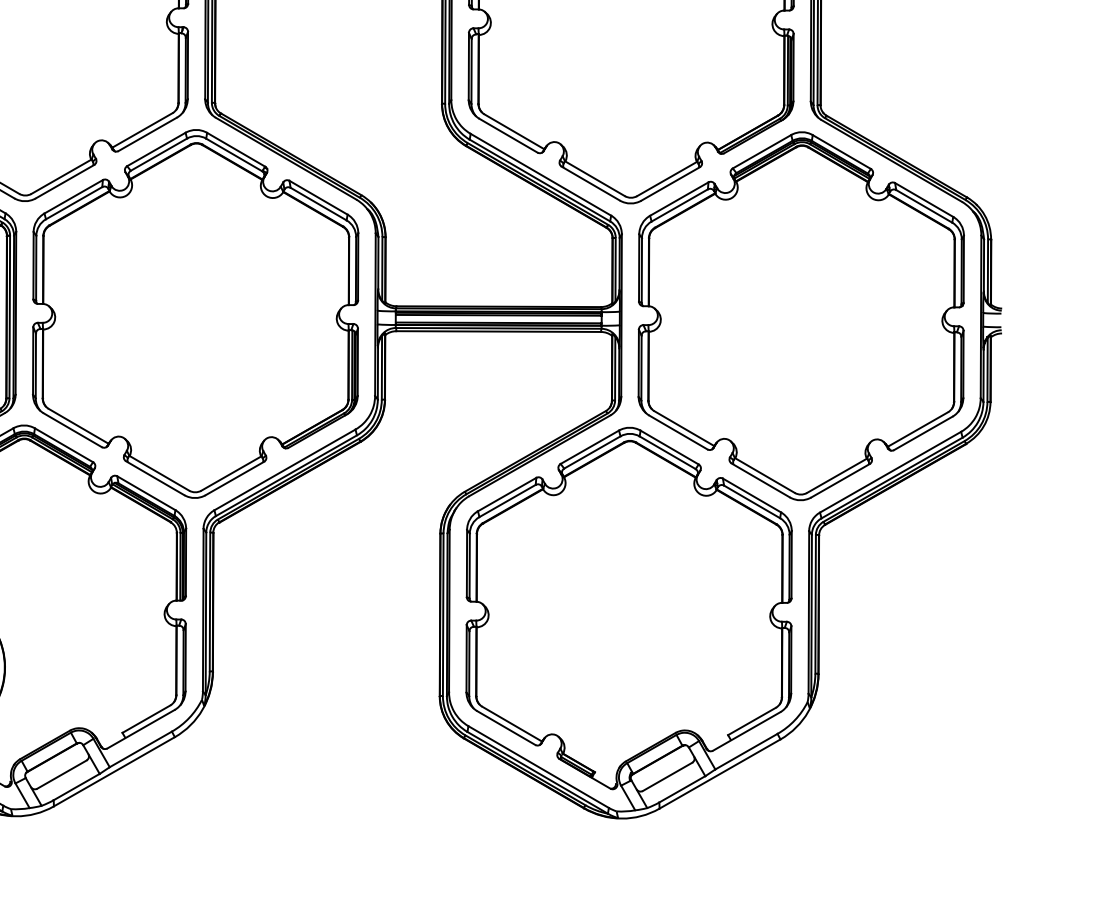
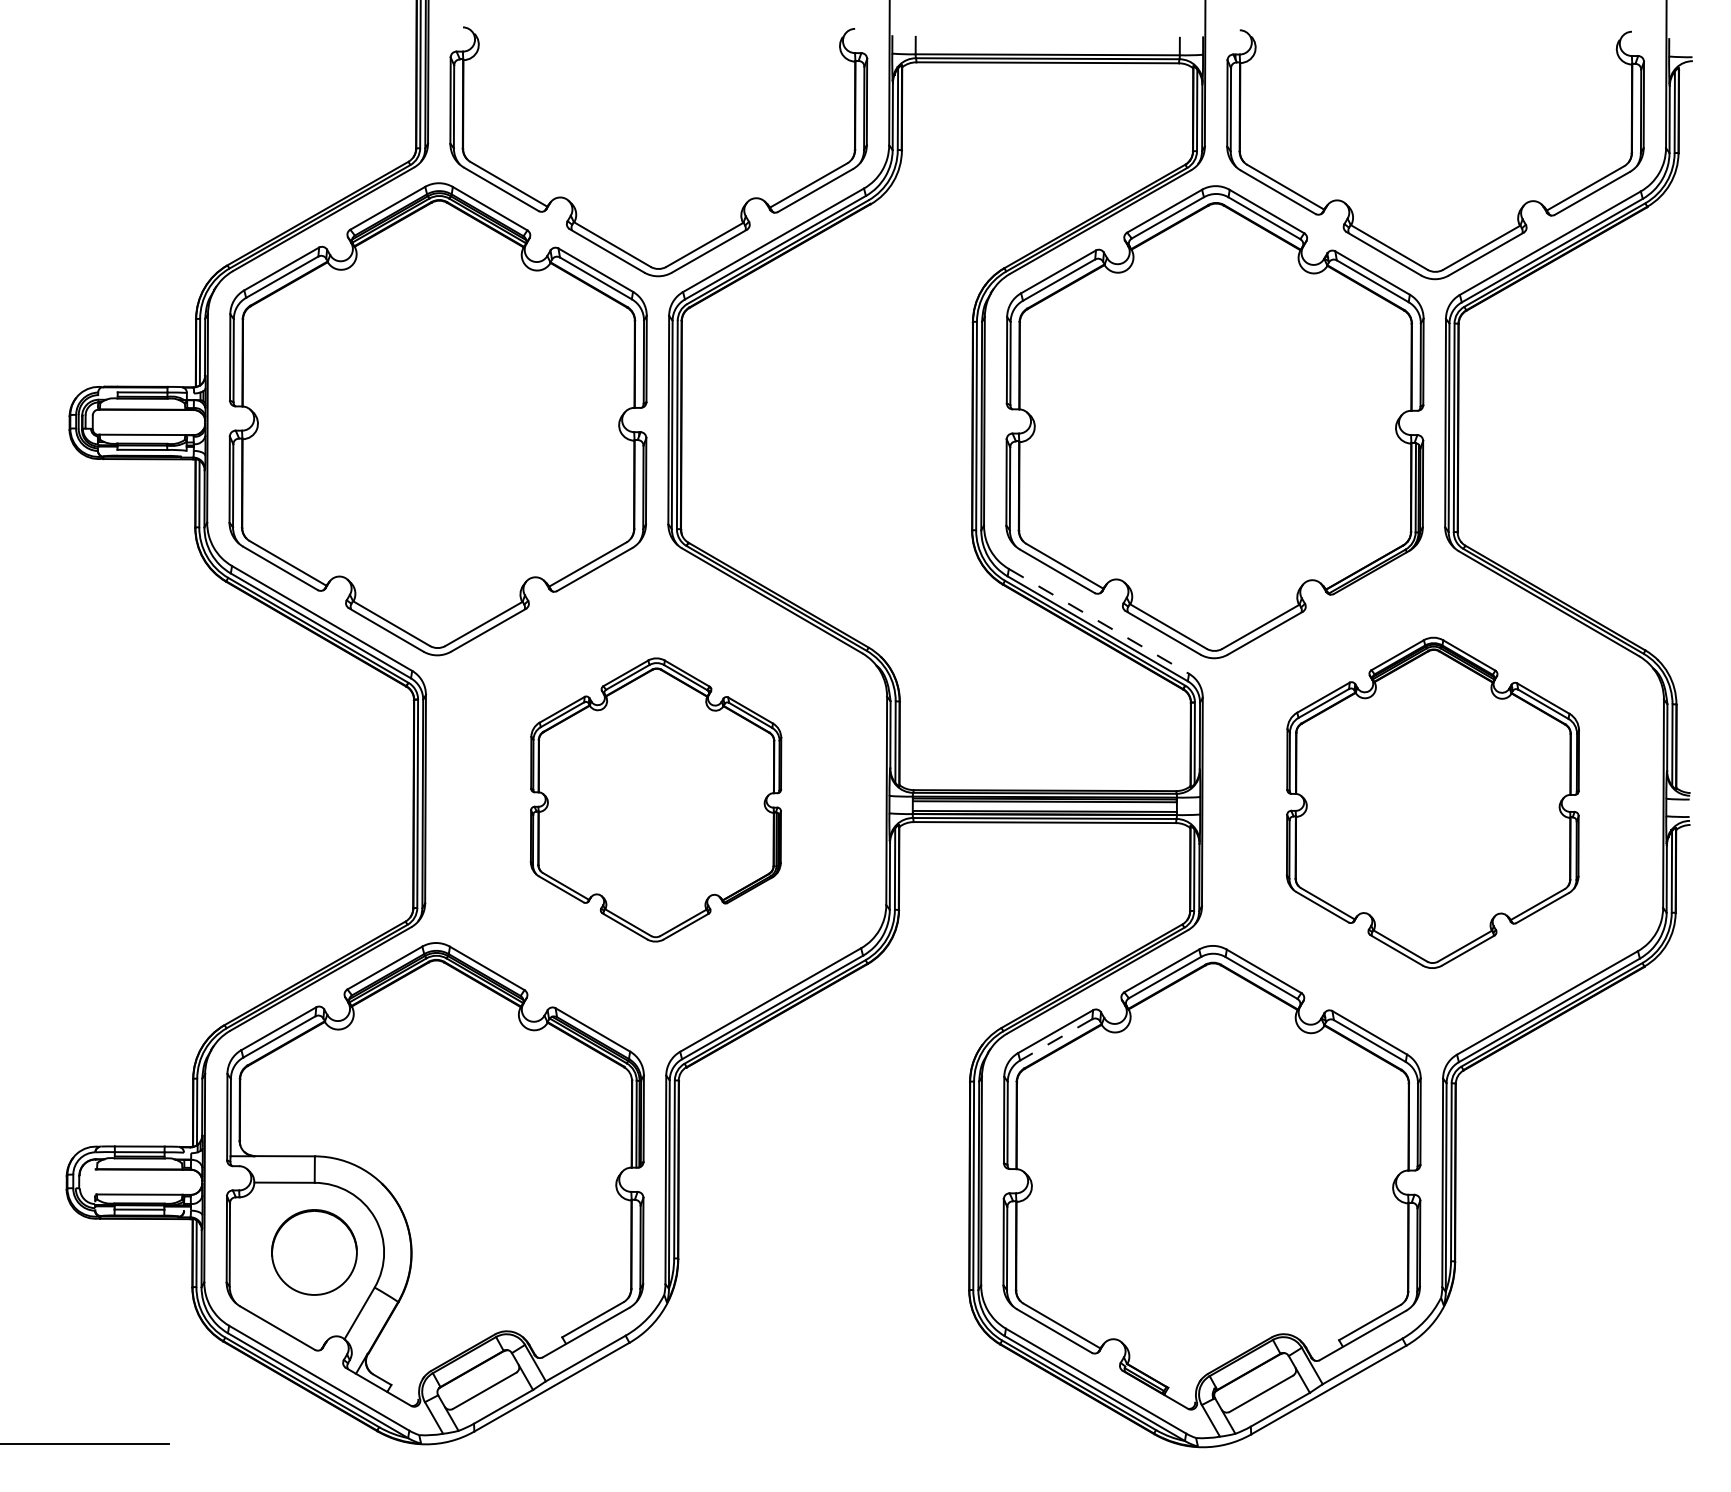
line: (541, 174) -> (1099, 621), solid -> dashed
part: (195, 313) -> (655, 799), size x0.6
part: (800, 315) -> (1432, 802), size x0.7
line: (507, 500) -> (1056, 1039), solid -> dashed

